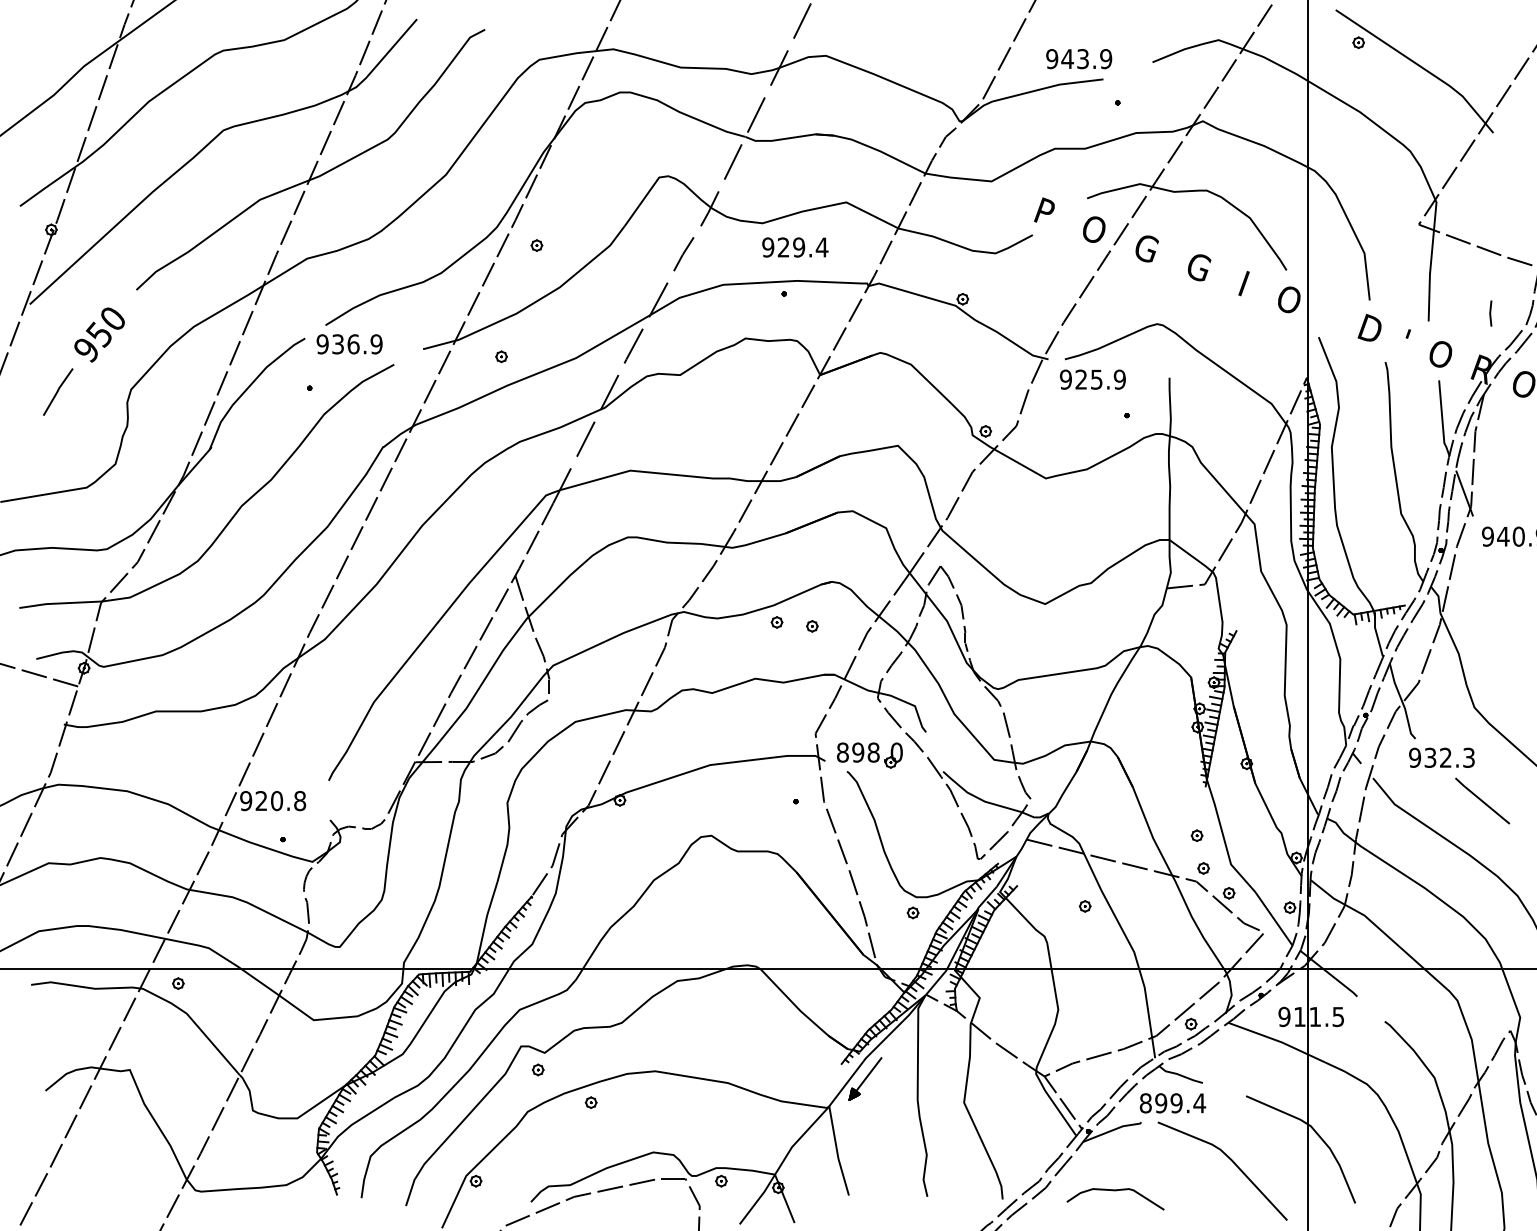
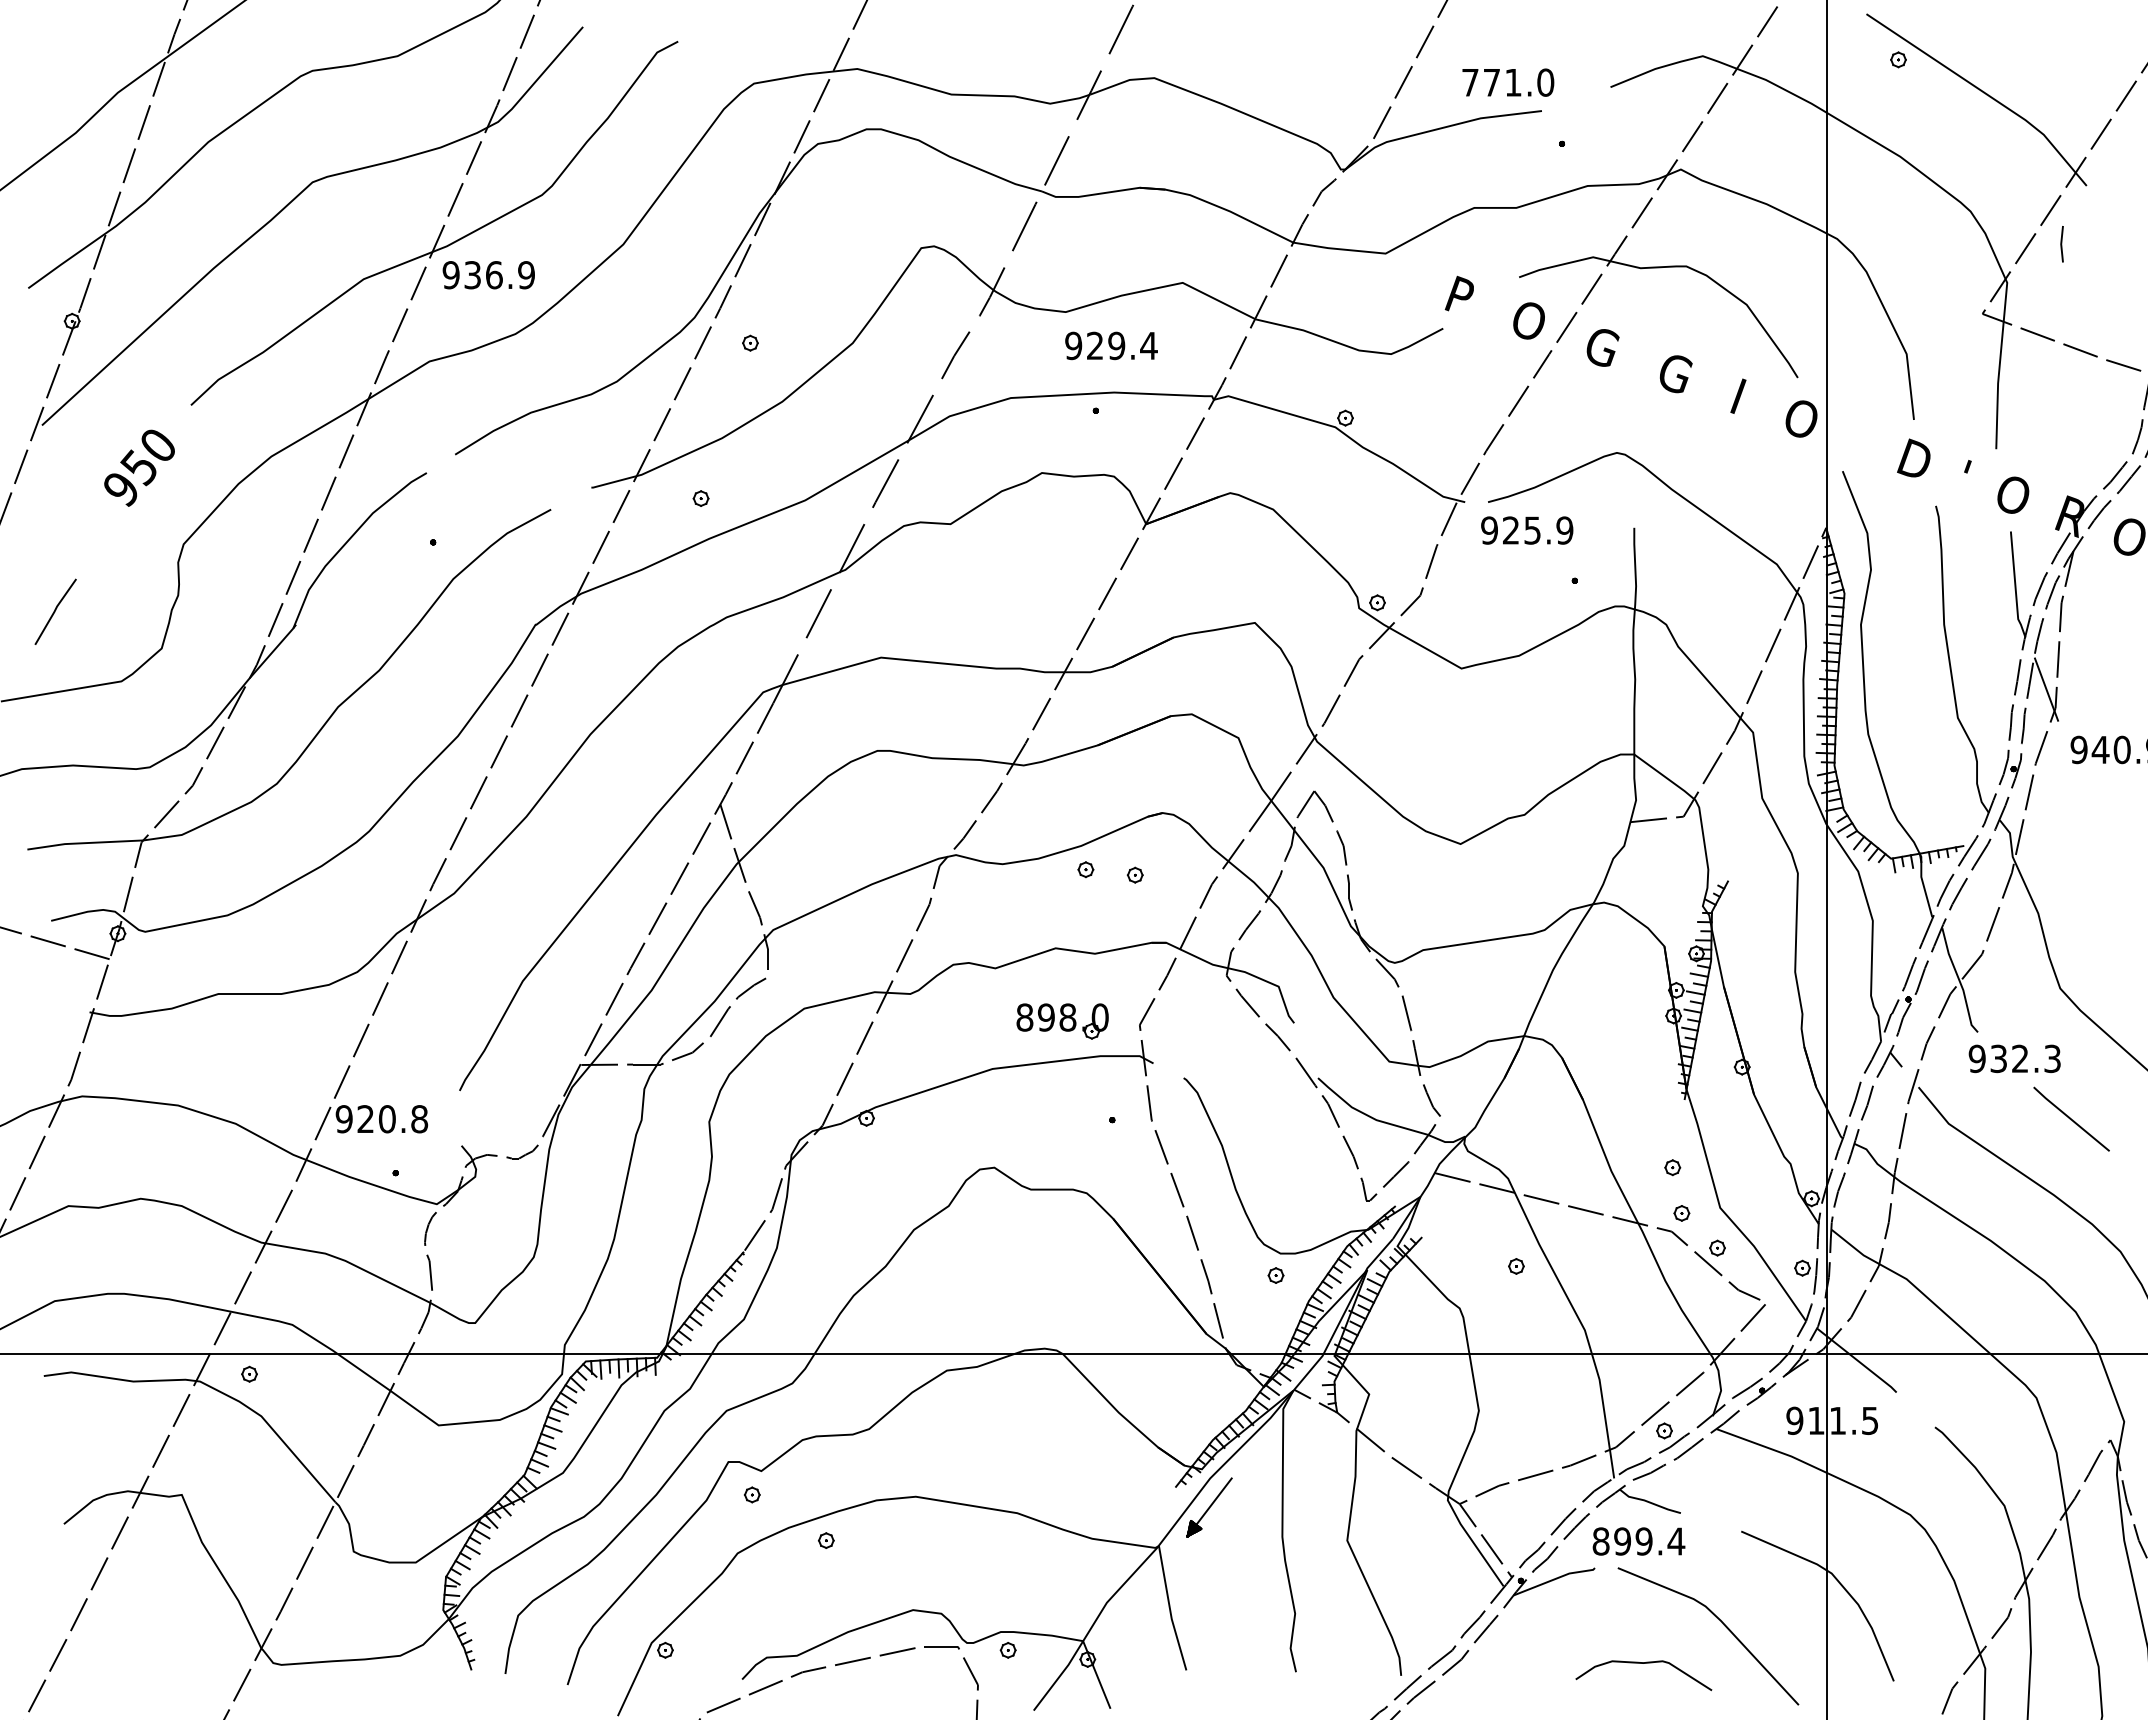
text: (1078, 58) -> (1507, 82), 943.9 -> 771.0
line: (1490, 313) -> (2061, 244), moved
text: (349, 344) -> (488, 275), moved
line: (58, 391) -> (55, 611), moved
part: (869, 755) -> (1062, 1021), moved
curve: (1115, 1190) -> (1643, 1663), moved

